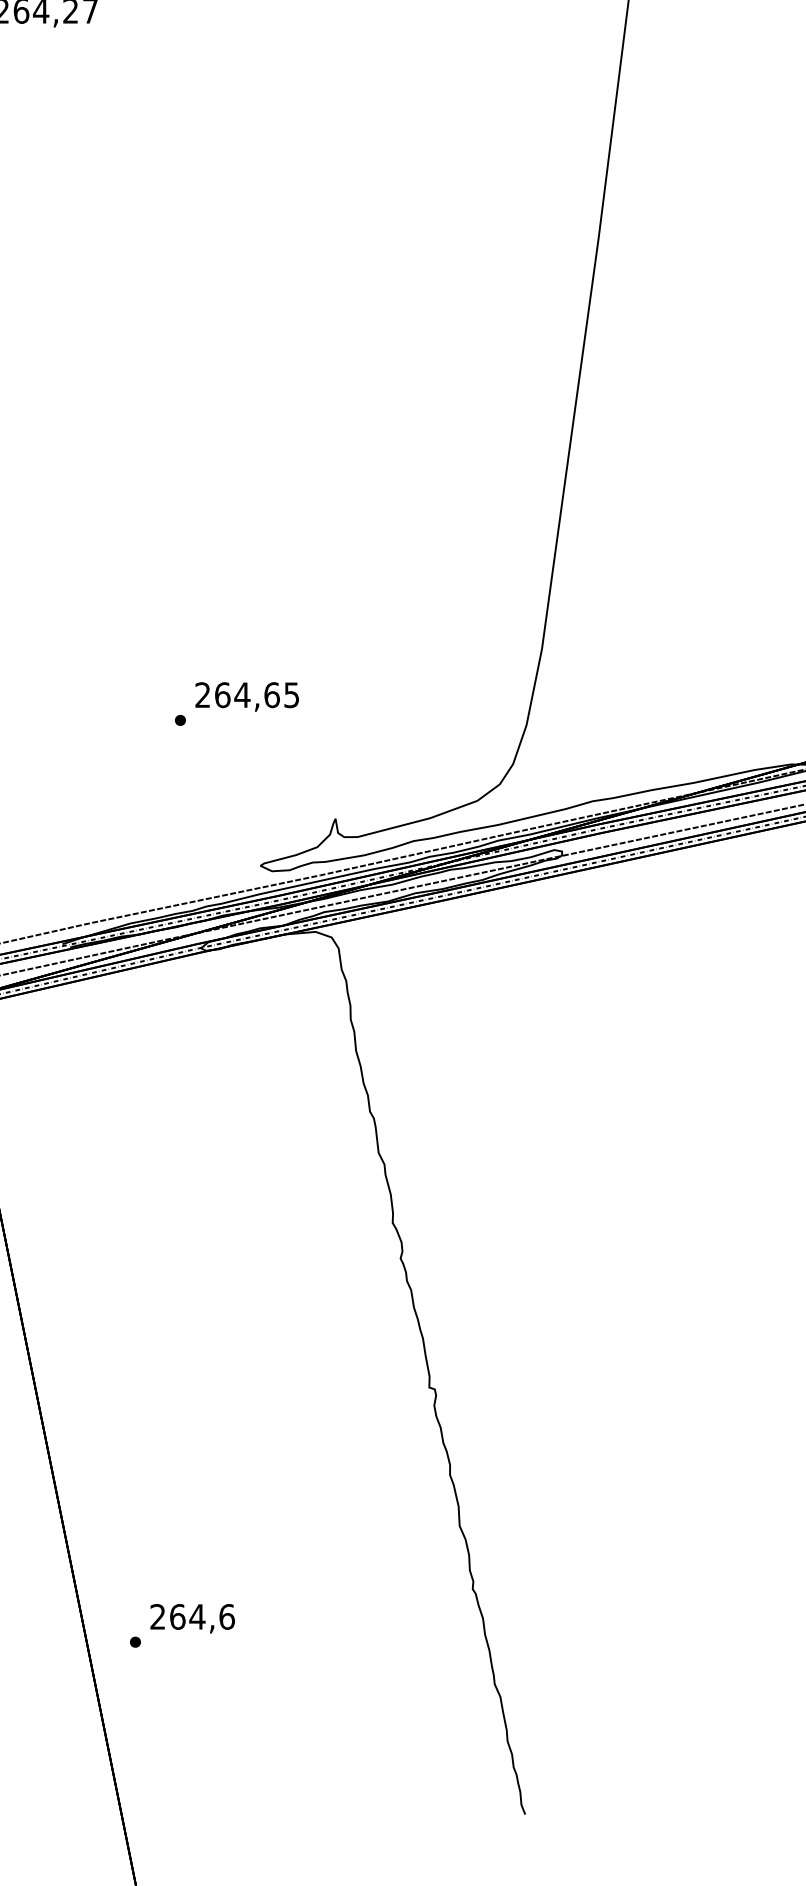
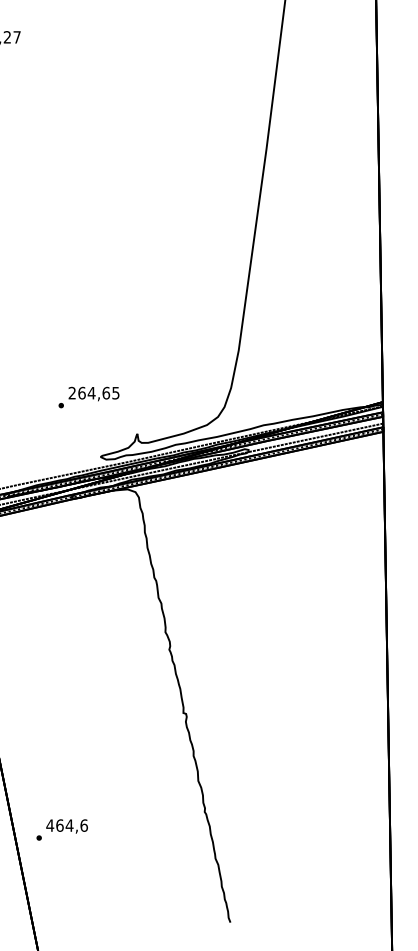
text: (235, 703) -> (88, 397), moved
text: (158, 1616) -> (50, 825), 264,6 -> 464,6

